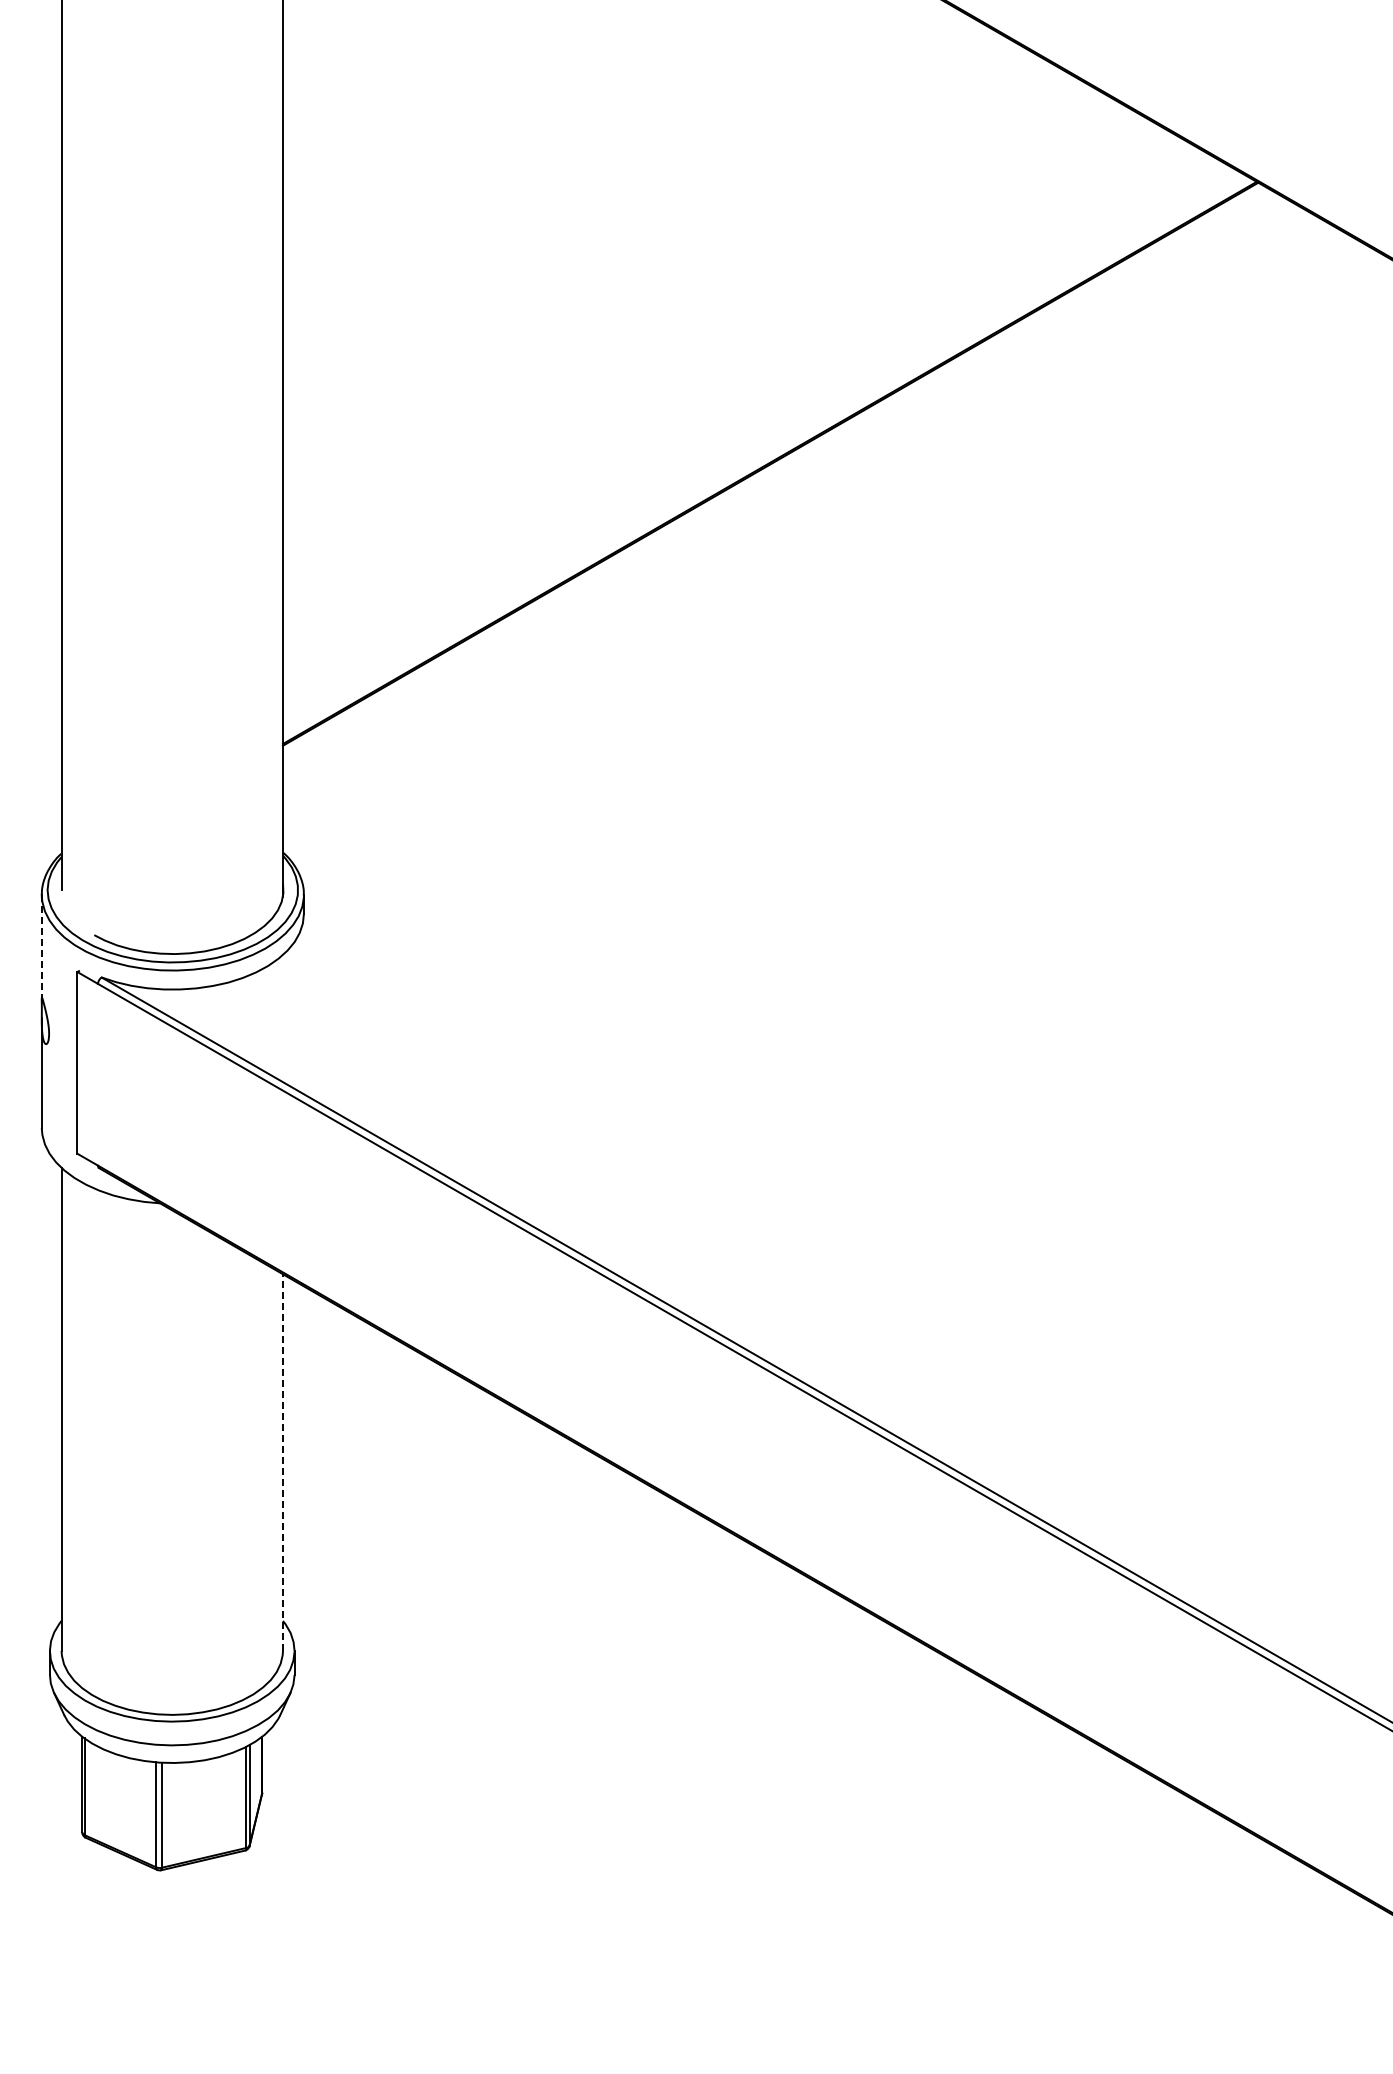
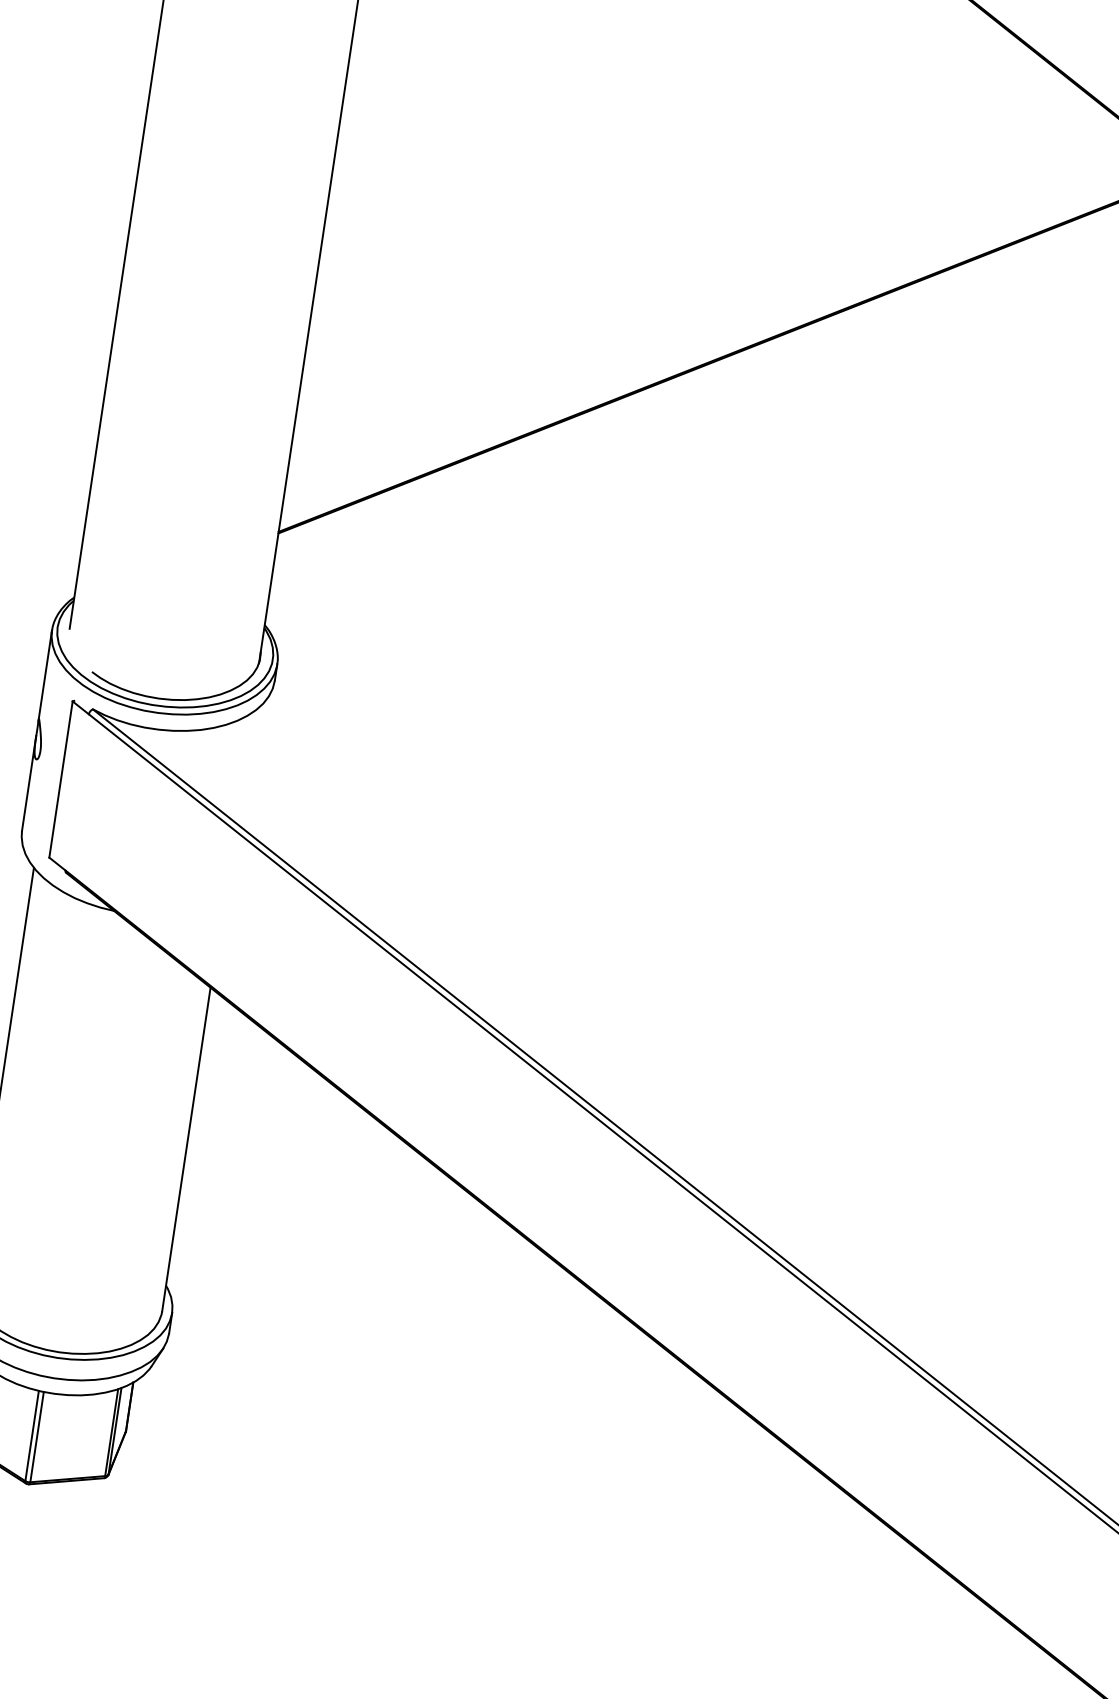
line: (41, 947) -> (45, 675), dashed -> solid
line: (282, 1462) -> (185, 1149), dashed -> solid

